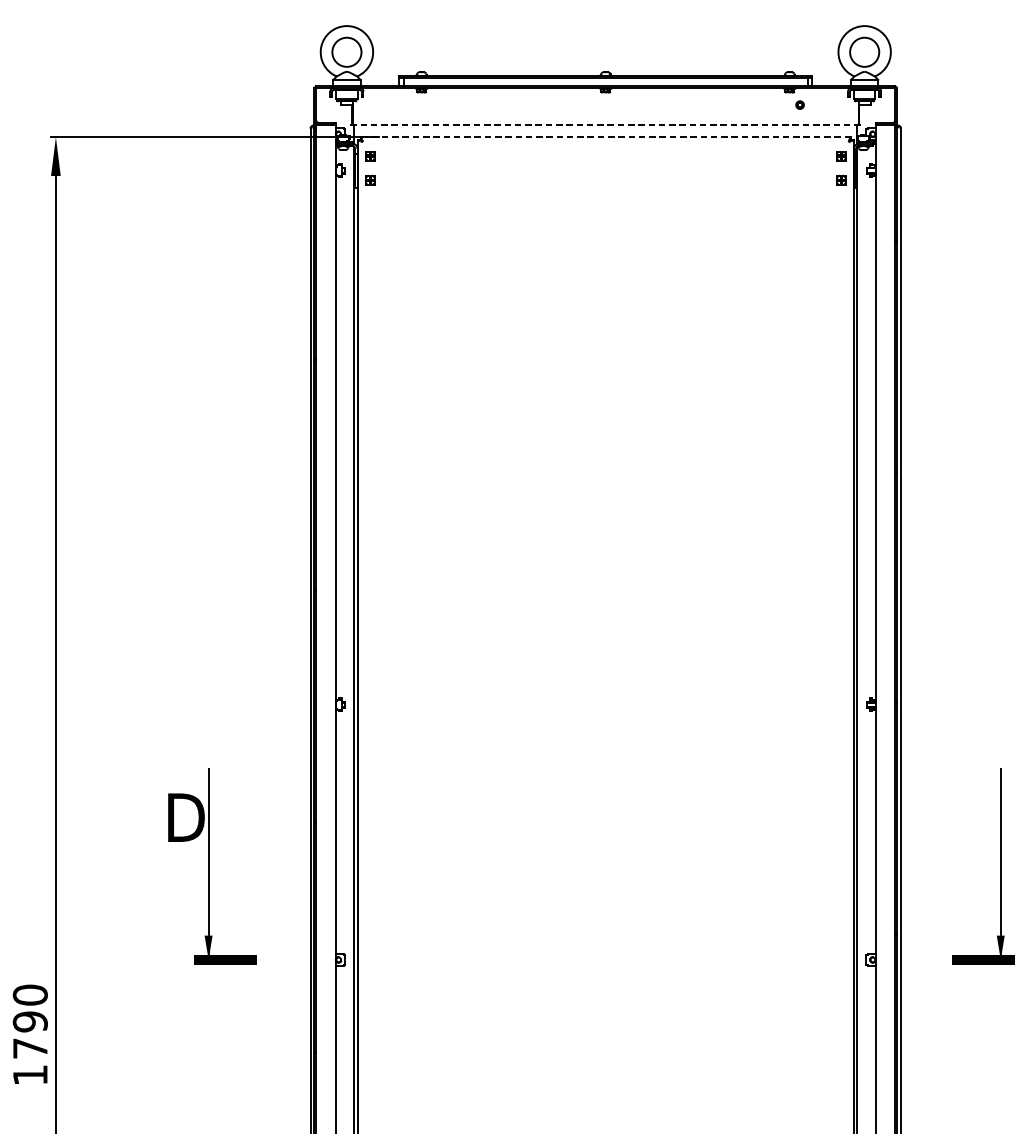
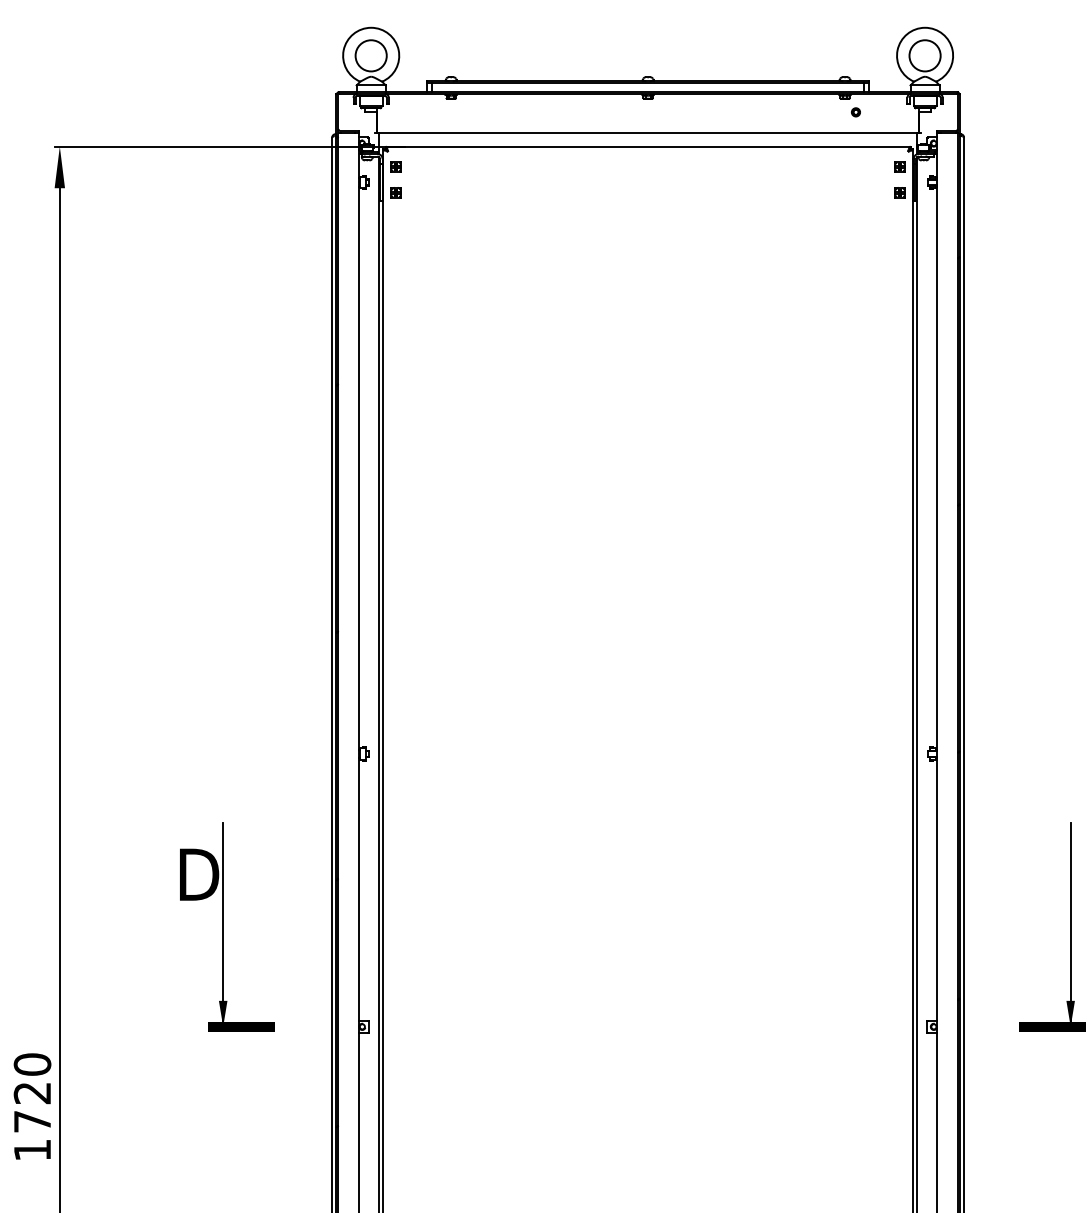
line: (606, 124) -> (648, 133), dashed -> solid
line: (605, 137) -> (647, 146), dashed -> solid
text: (30, 1022) -> (32, 1093), 1790 -> 1720

